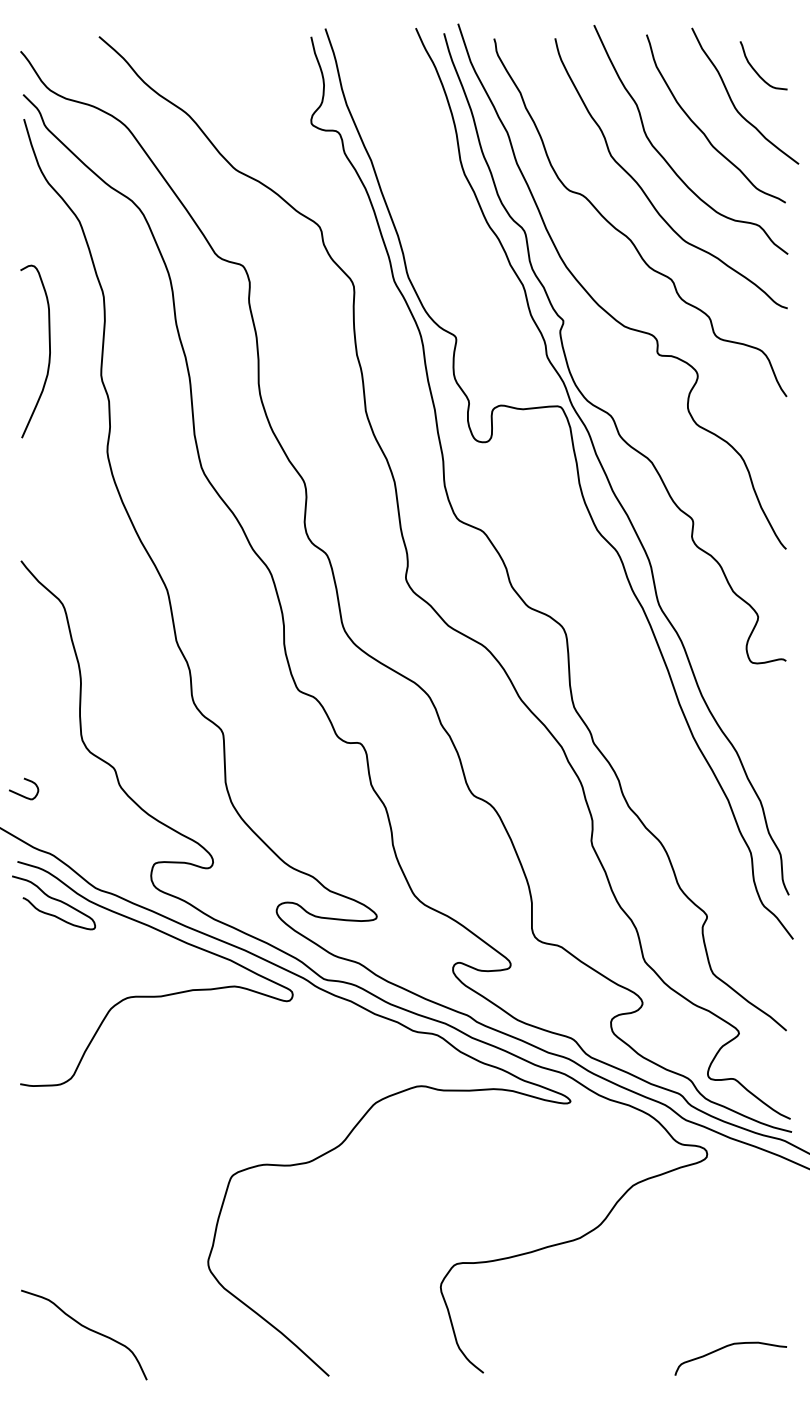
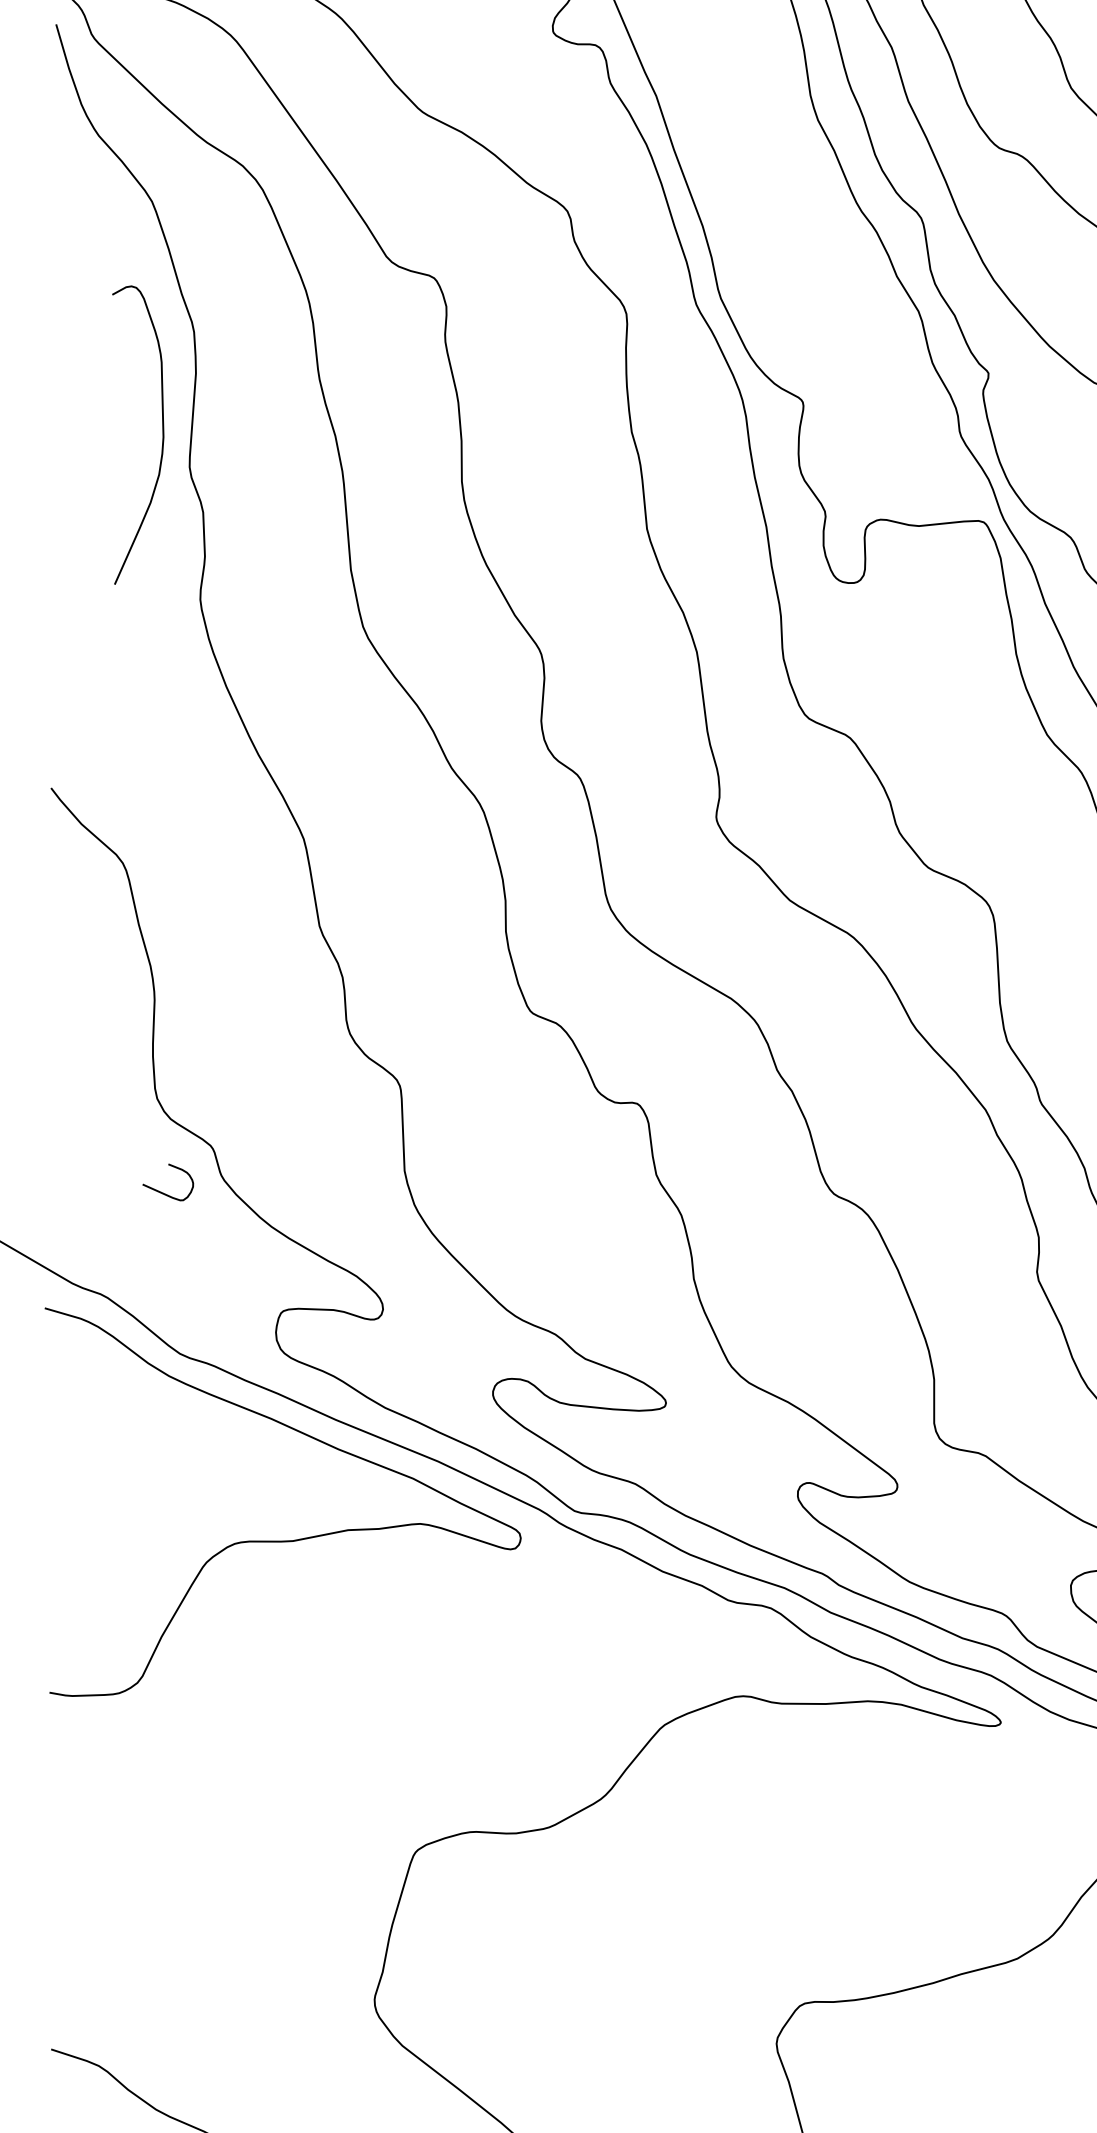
curve: (49, 351) -> (162, 434), moved
curve: (21, 794) -> (164, 1191), moved
curve: (55, 900) -> (110, 1375), removed

